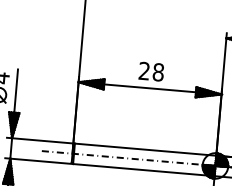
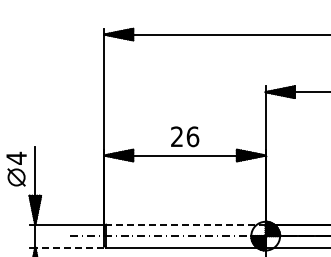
text: (158, 72) -> (192, 136), 28 -> 26
line: (145, 149) -> (185, 224), solid -> dashed
line: (40, 161) -> (69, 247), solid -> dashed

